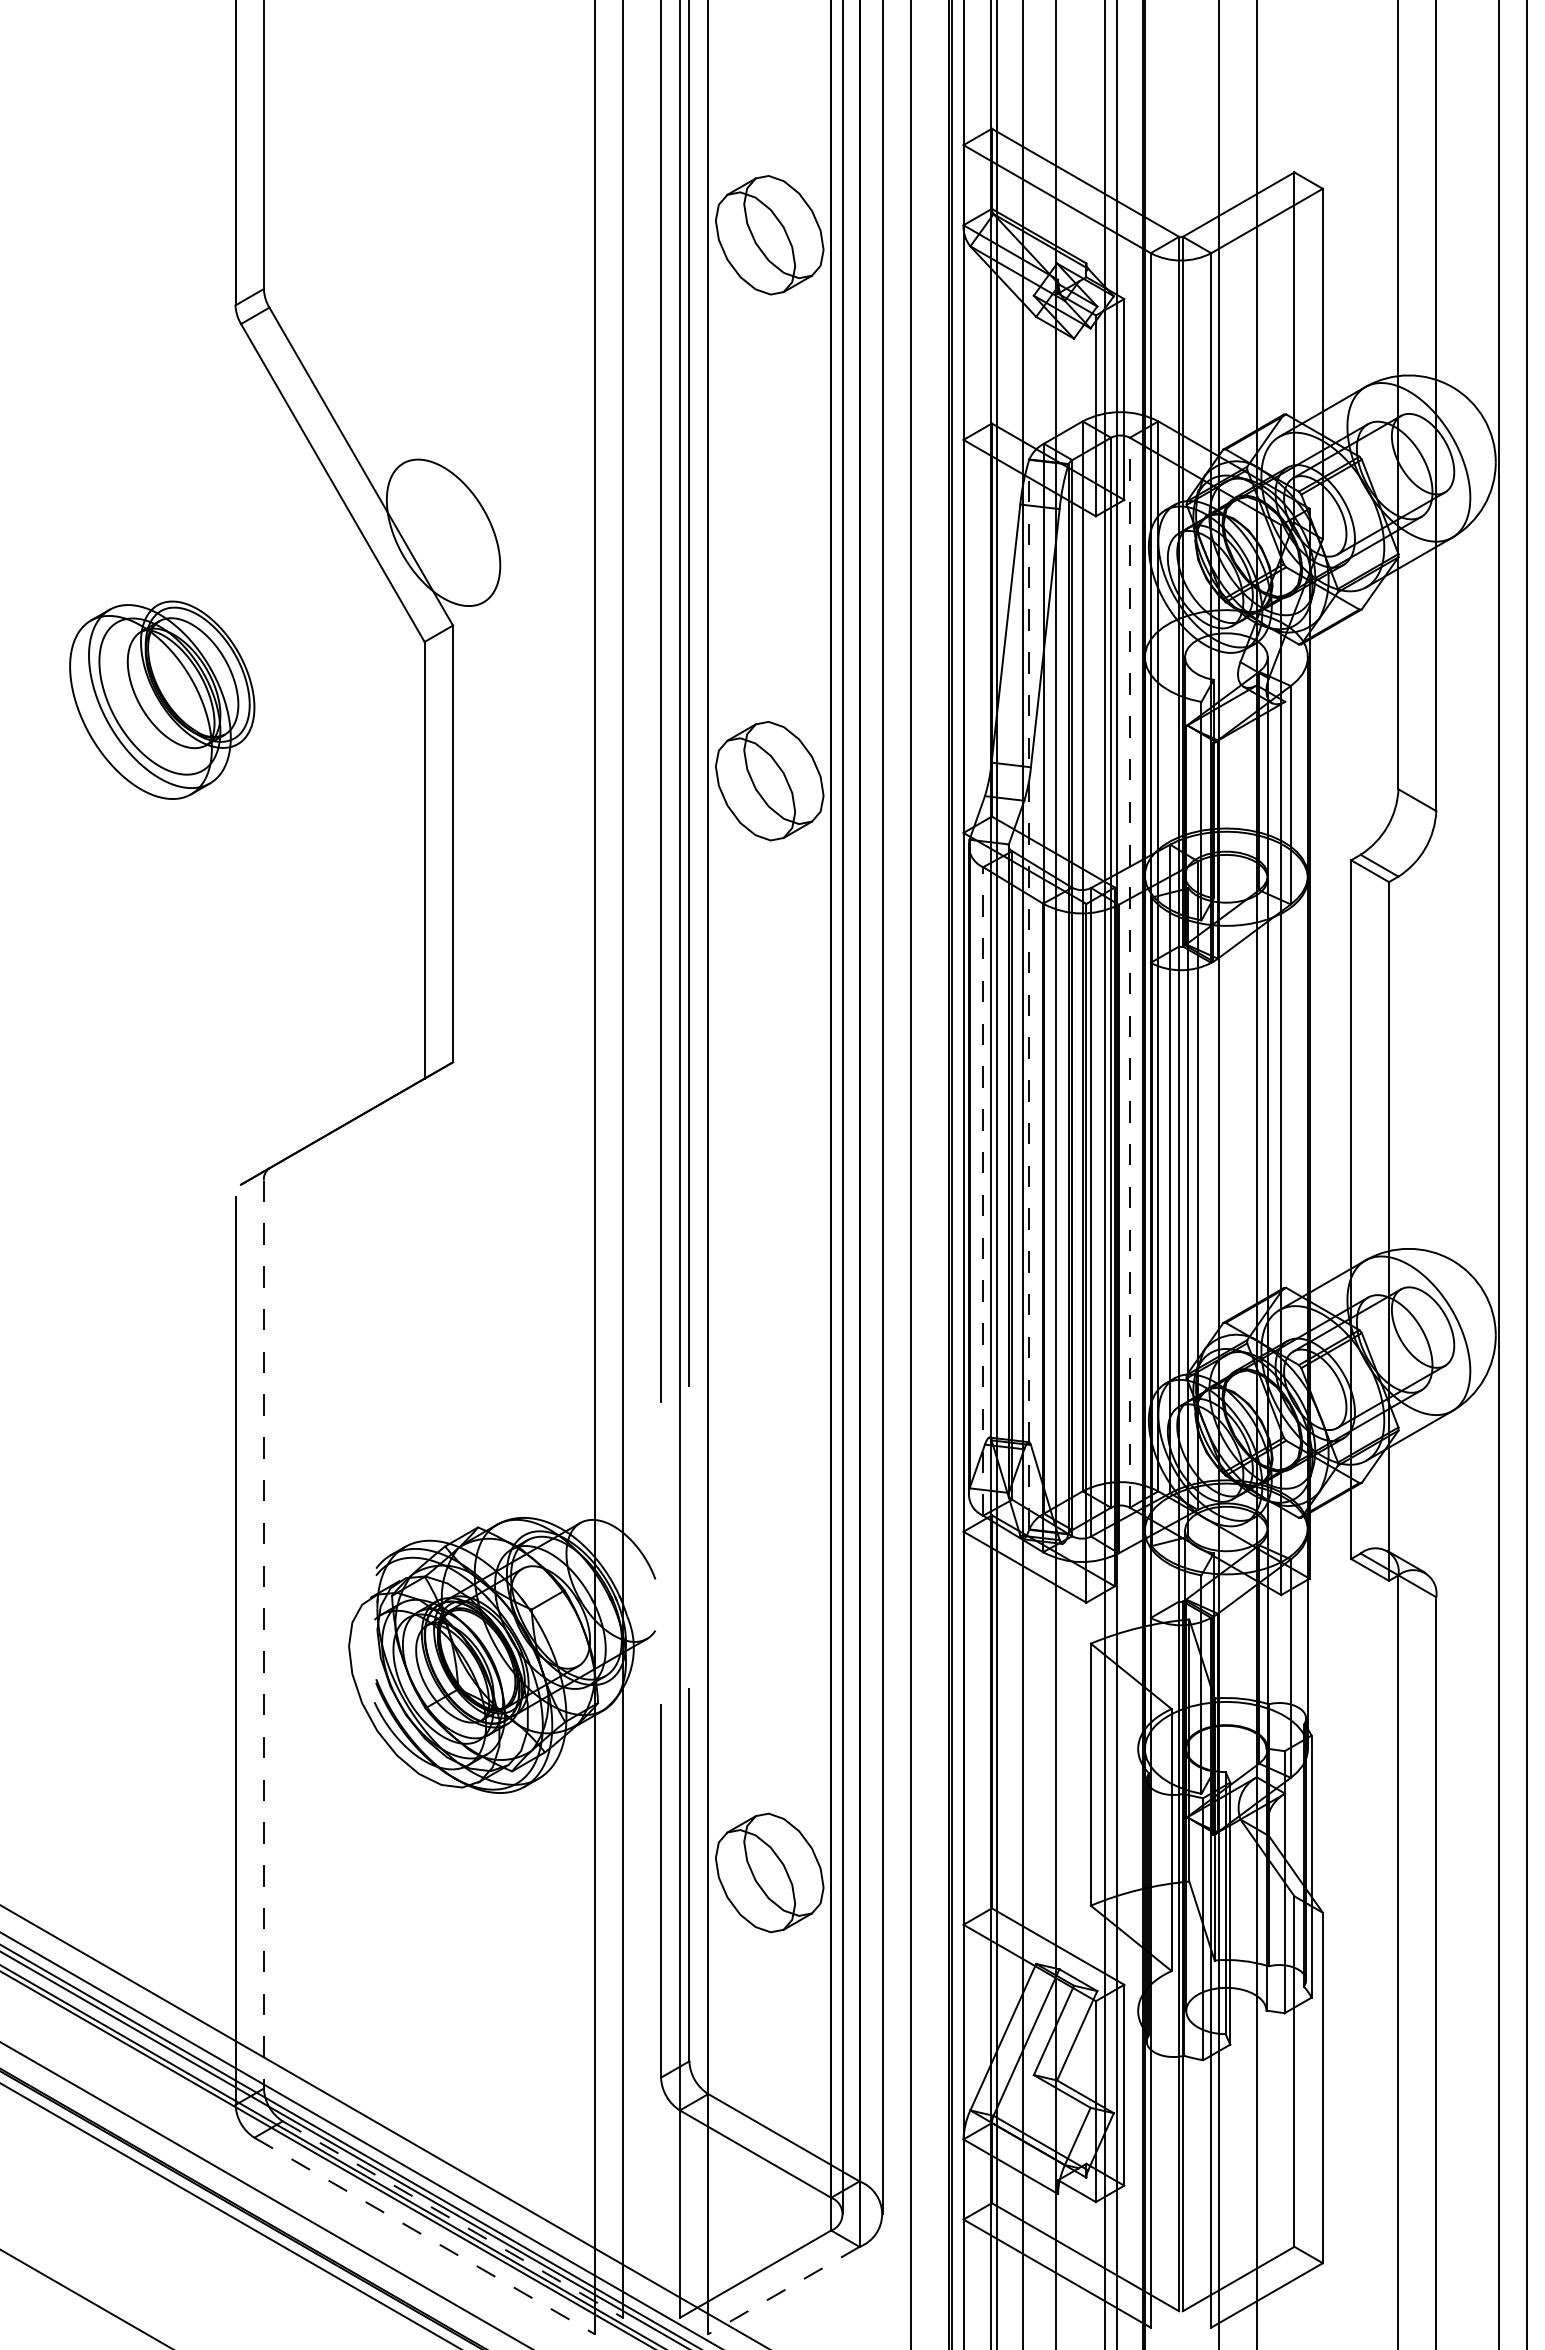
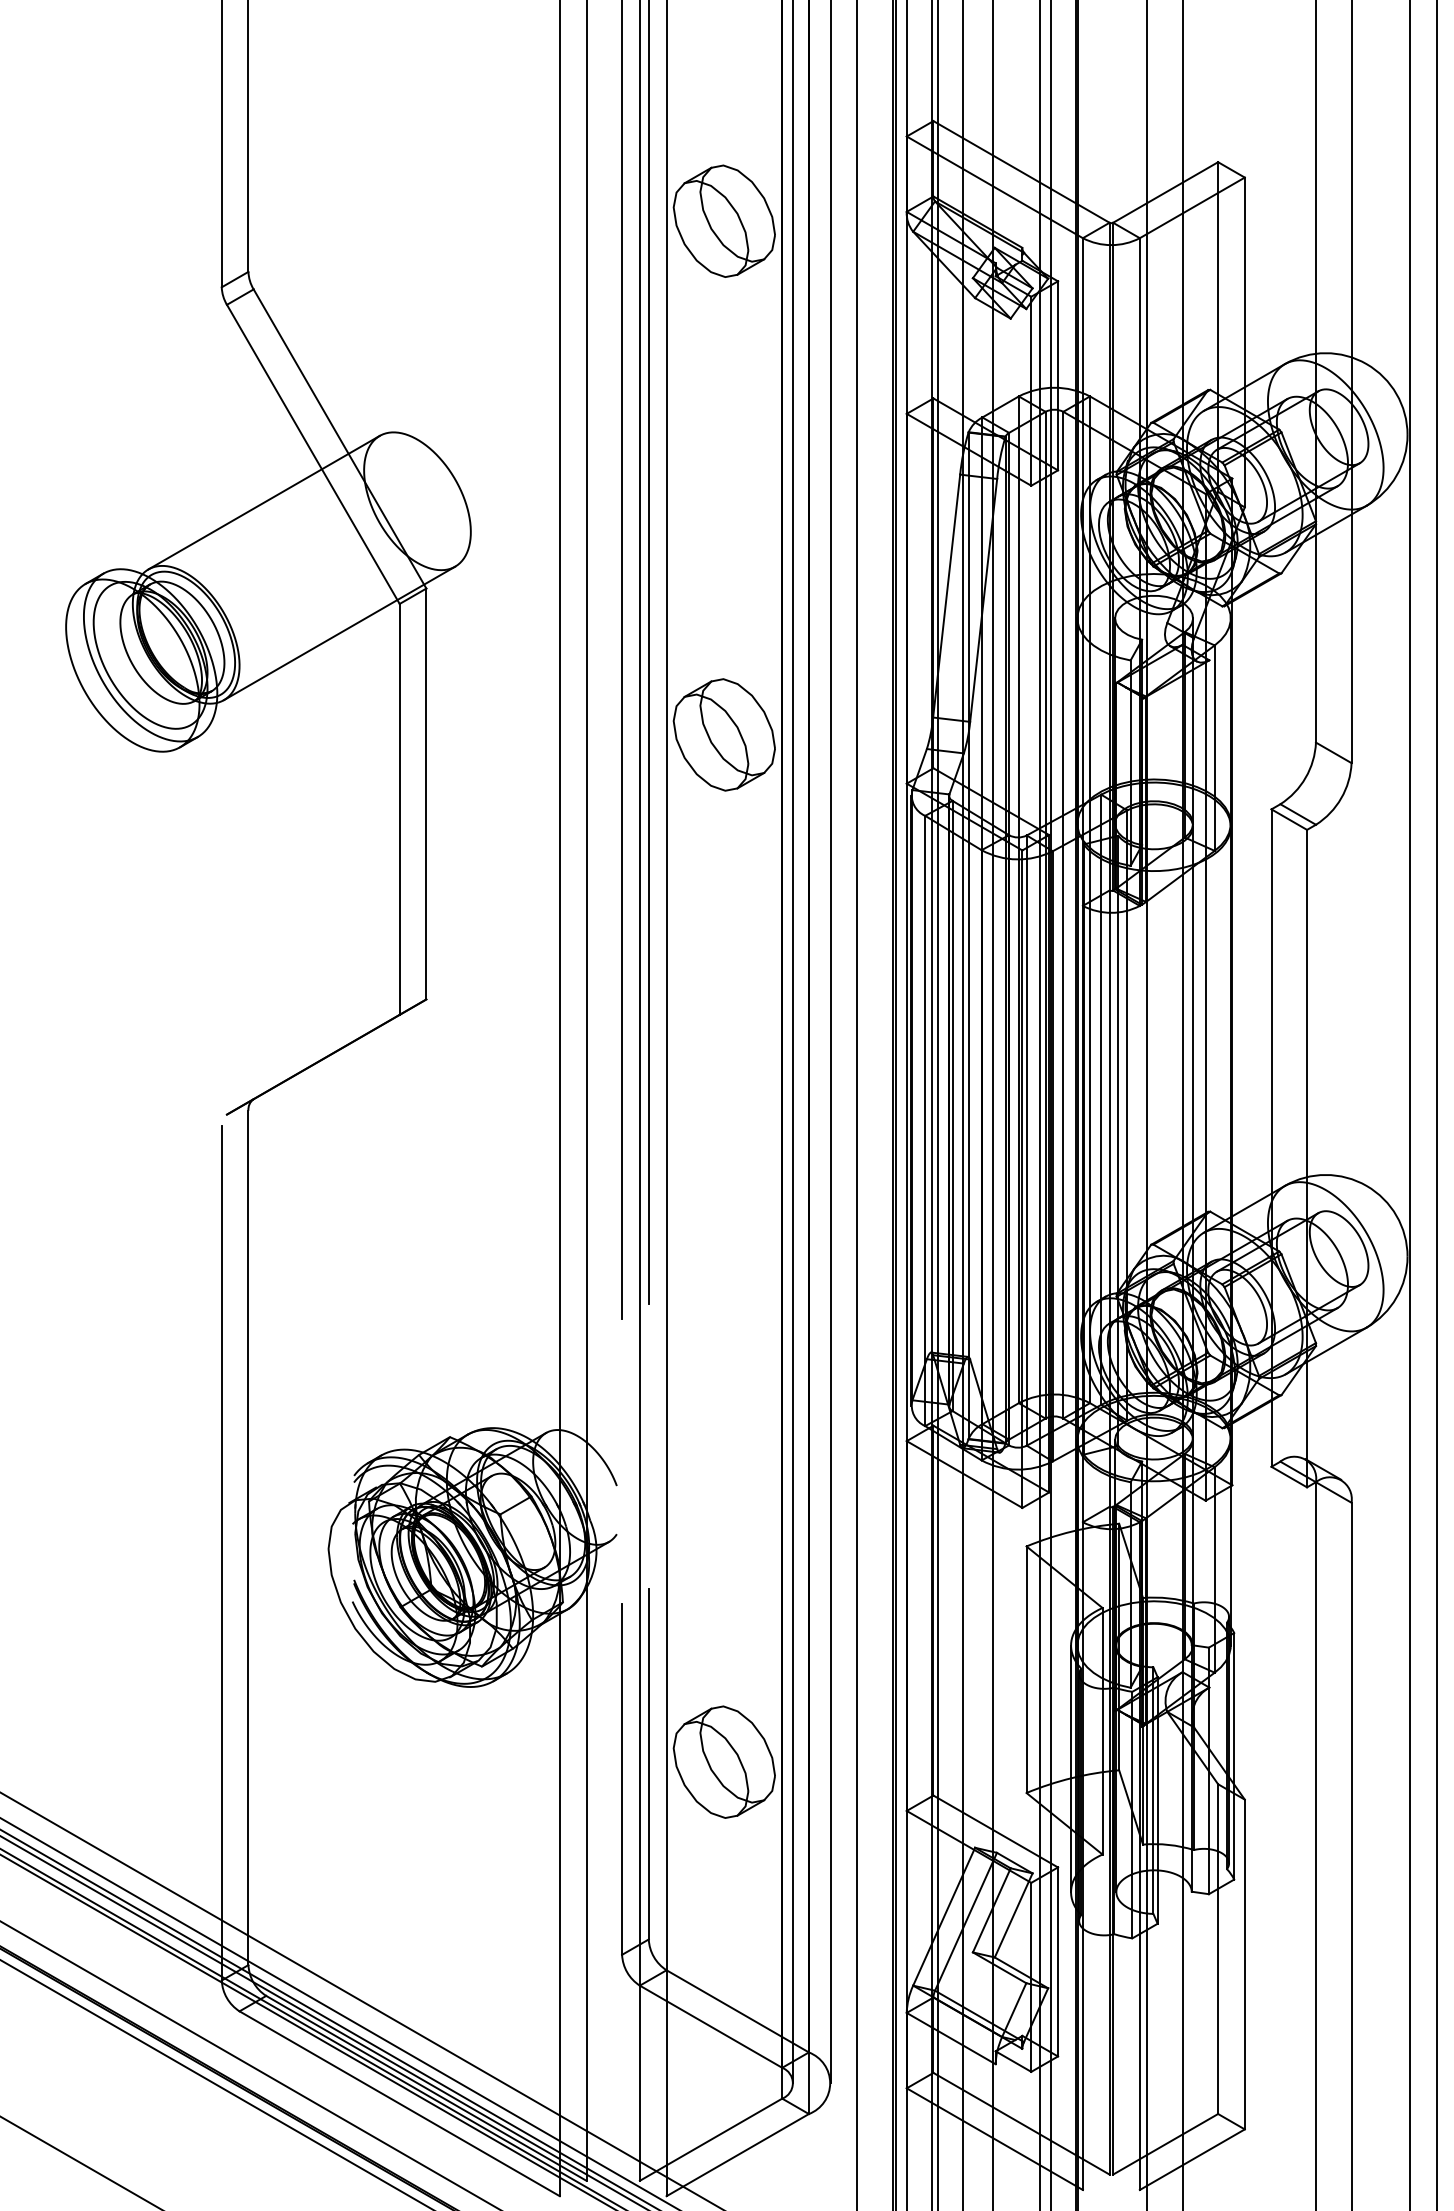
line: (280, 534) -> (264, 502), added
line: (360, 673) -> (339, 633), added
line: (1129, 972) -> (1062, 914), dashed -> solid
line: (1029, 994) -> (968, 935), dashed -> solid
line: (983, 1190) -> (925, 1120), dashed -> solid
line: (263, 1635) -> (248, 1538), dashed -> solid
line: (1138, 1879) -> (1071, 1768), added
line: (453, 2219) -> (426, 2088), dashed -> solid
line: (424, 2235) -> (399, 2103), dashed -> solid
line: (783, 2290) -> (737, 2155), dashed -> solid

